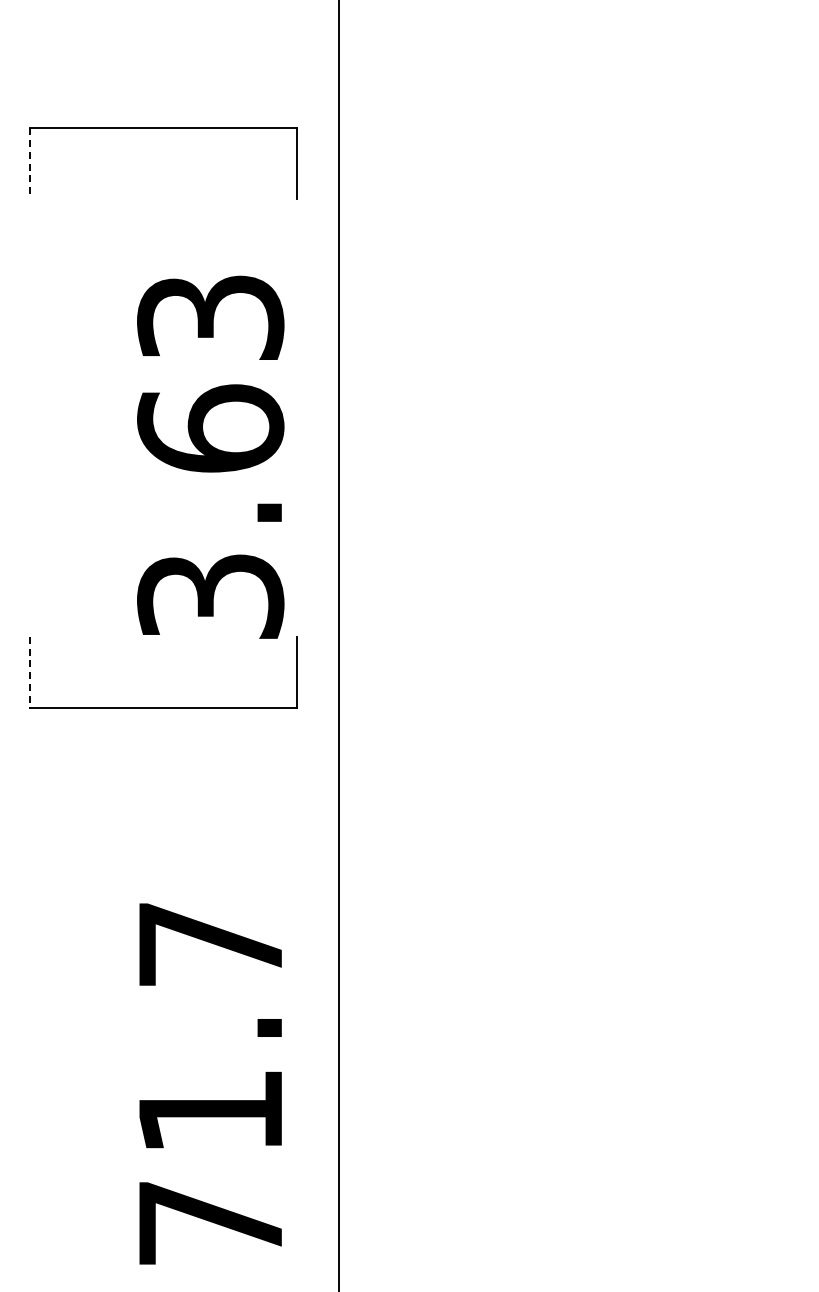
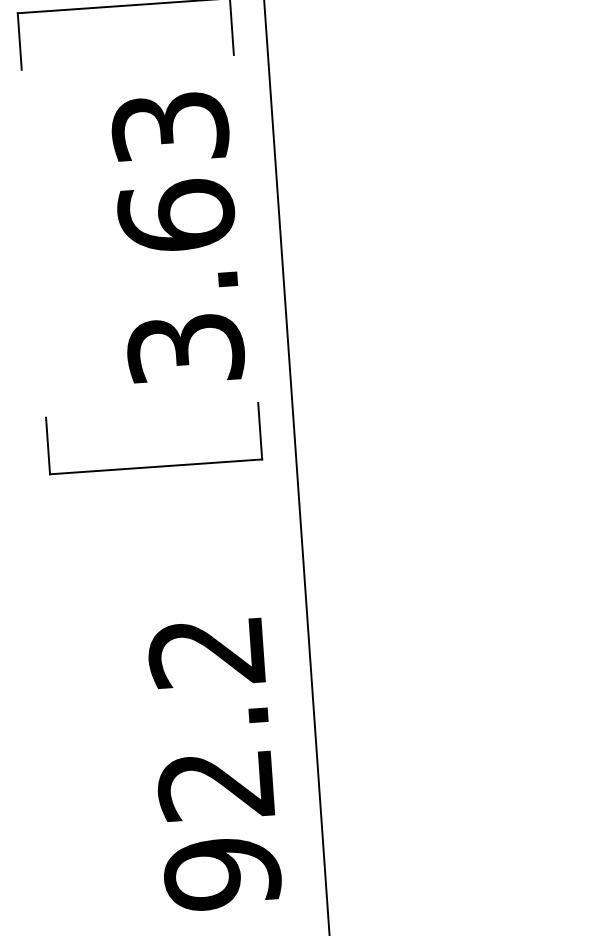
line: (29, 163) -> (19, 41), dashed -> solid
text: (210, 456) -> (177, 237), moved
line: (29, 672) -> (47, 446), dashed -> solid
text: (210, 1085) -> (214, 764), 71.7 -> 92.2

